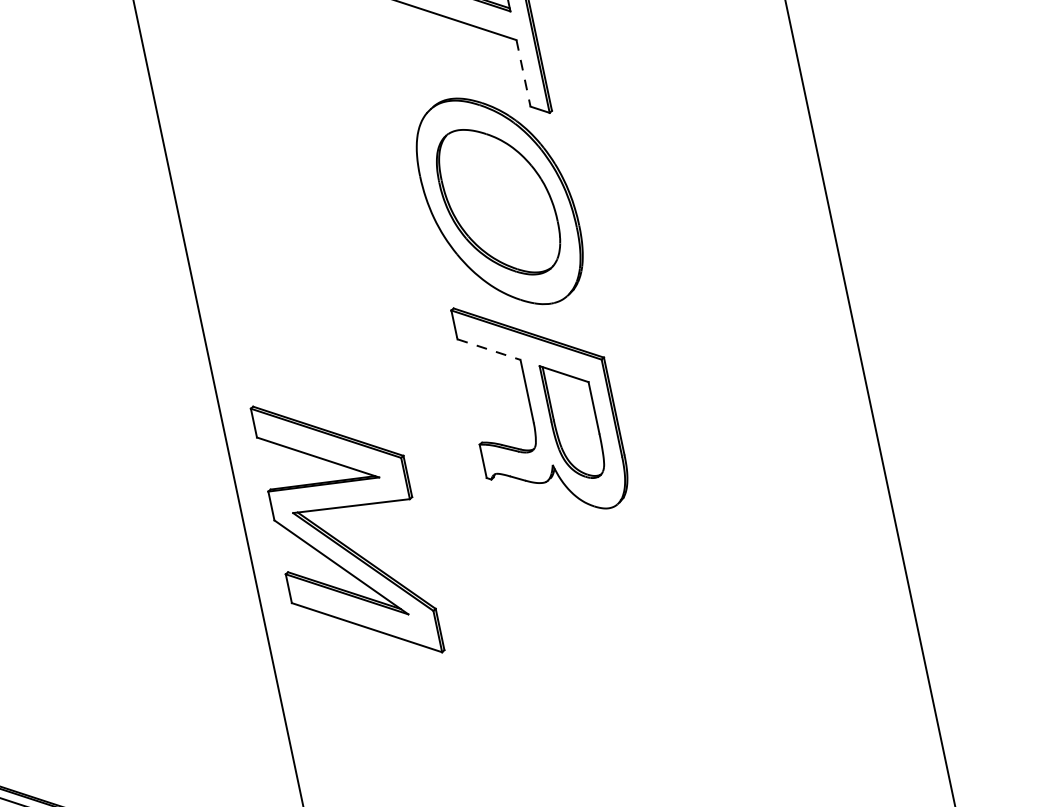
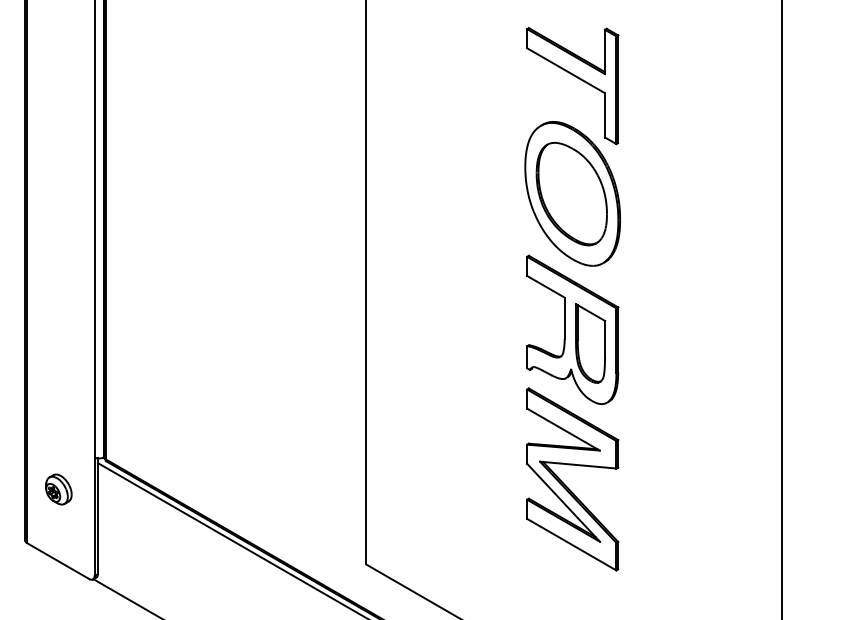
line: (524, 73) -> (605, 115), dashed -> solid
line: (488, 349) -> (545, 286), dashed -> solid
part: (340, 540) -> (566, 485), moved

